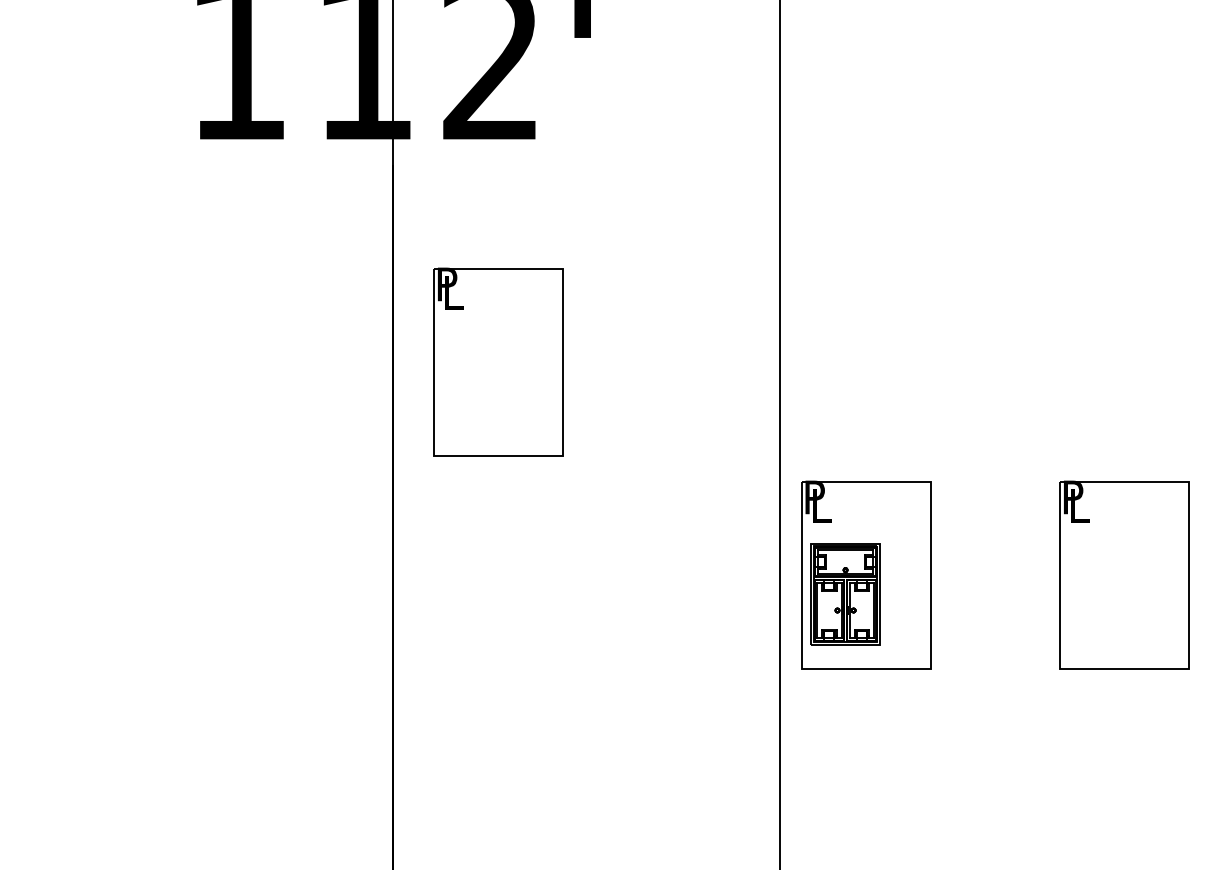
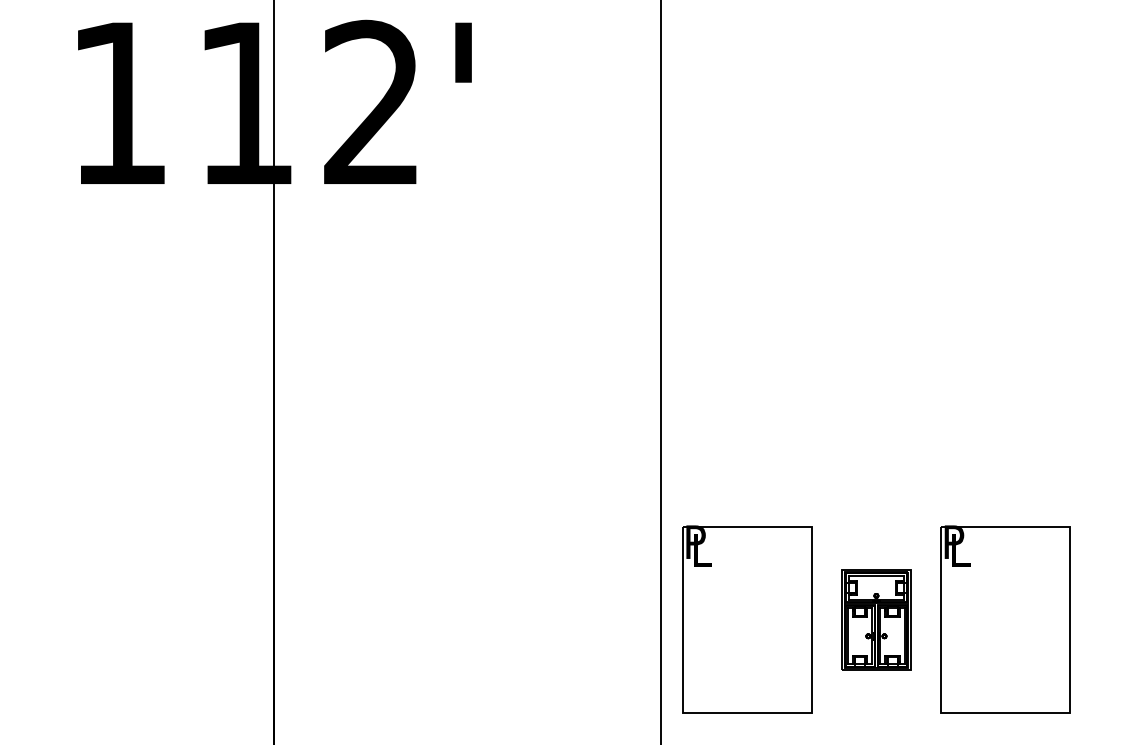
part: (498, 361) -> (379, 406), removed
part: (845, 594) -> (876, 620), moved

